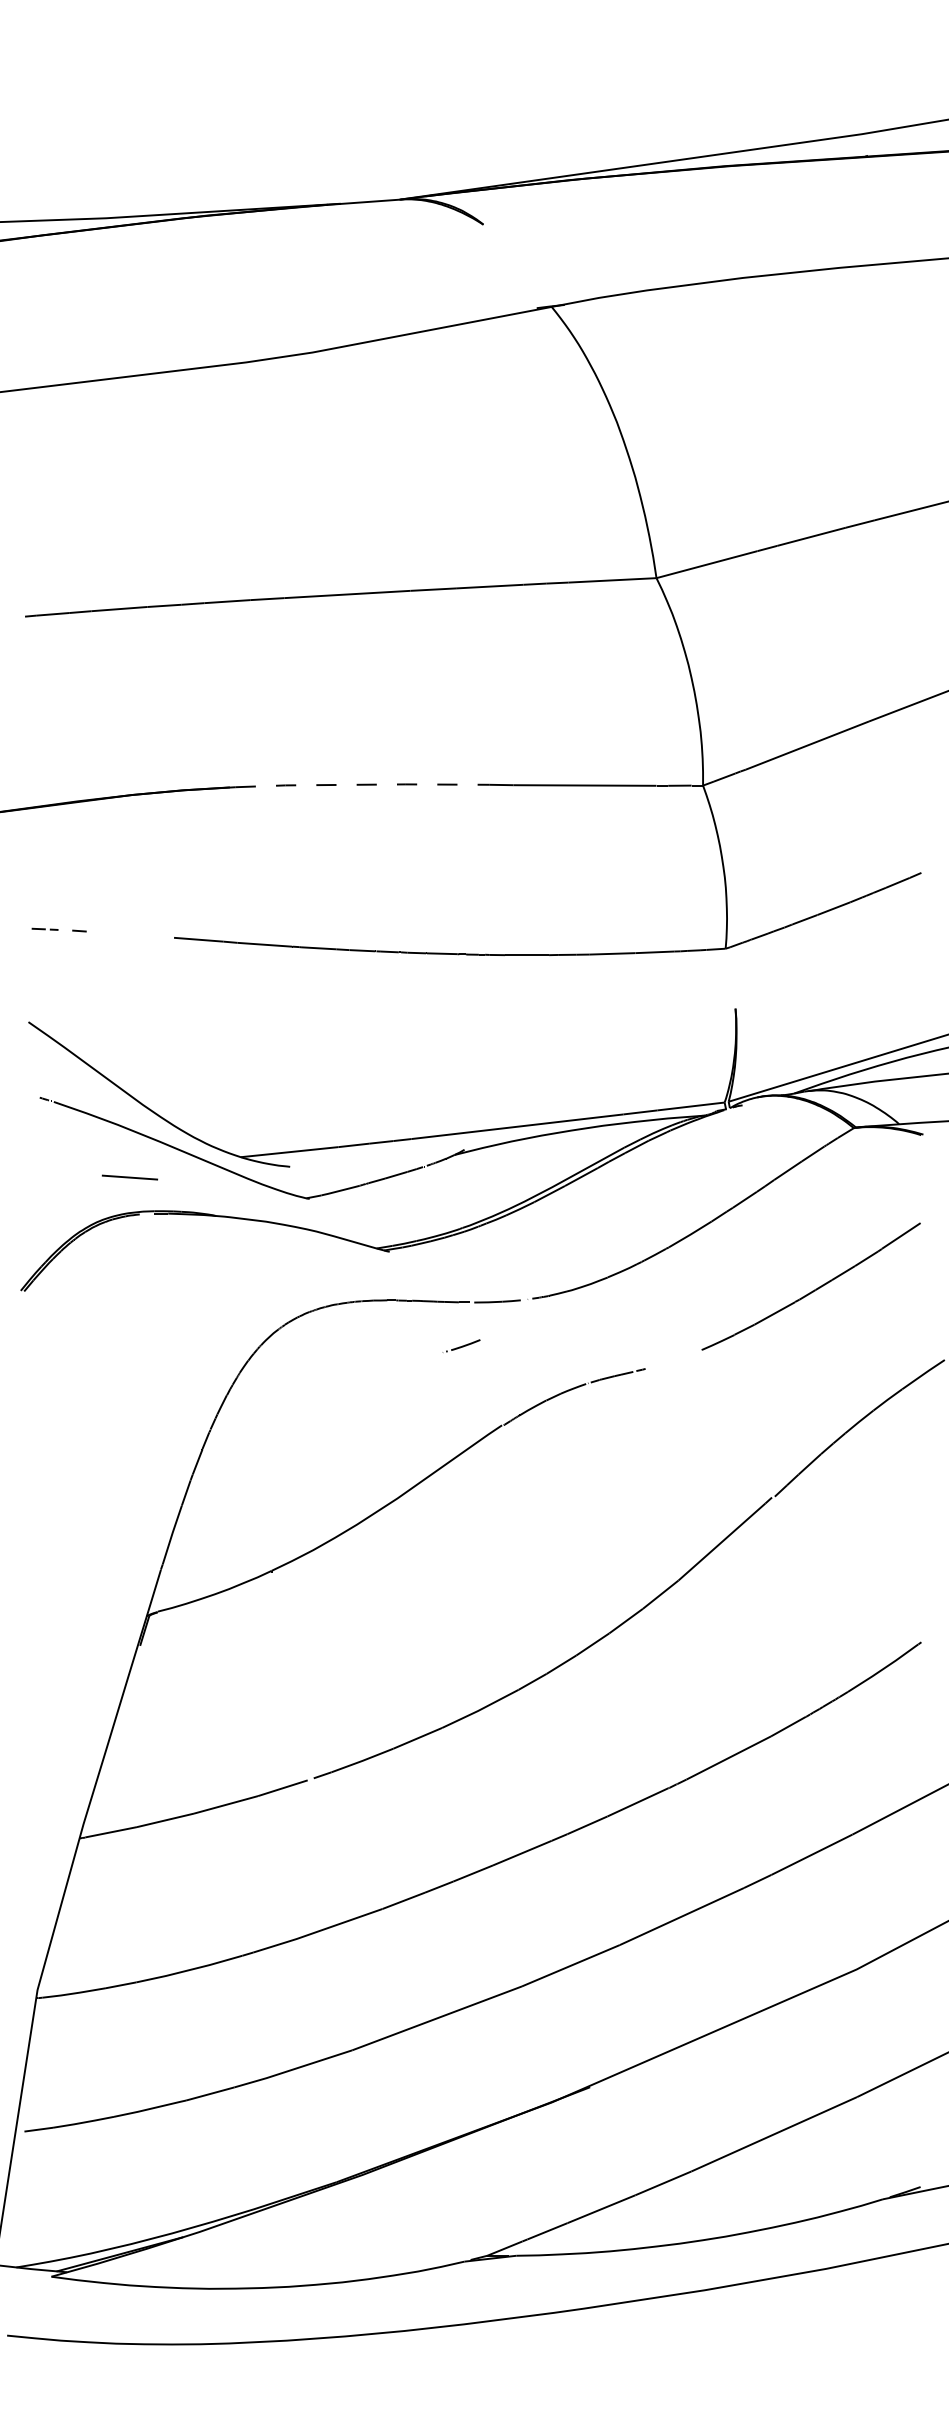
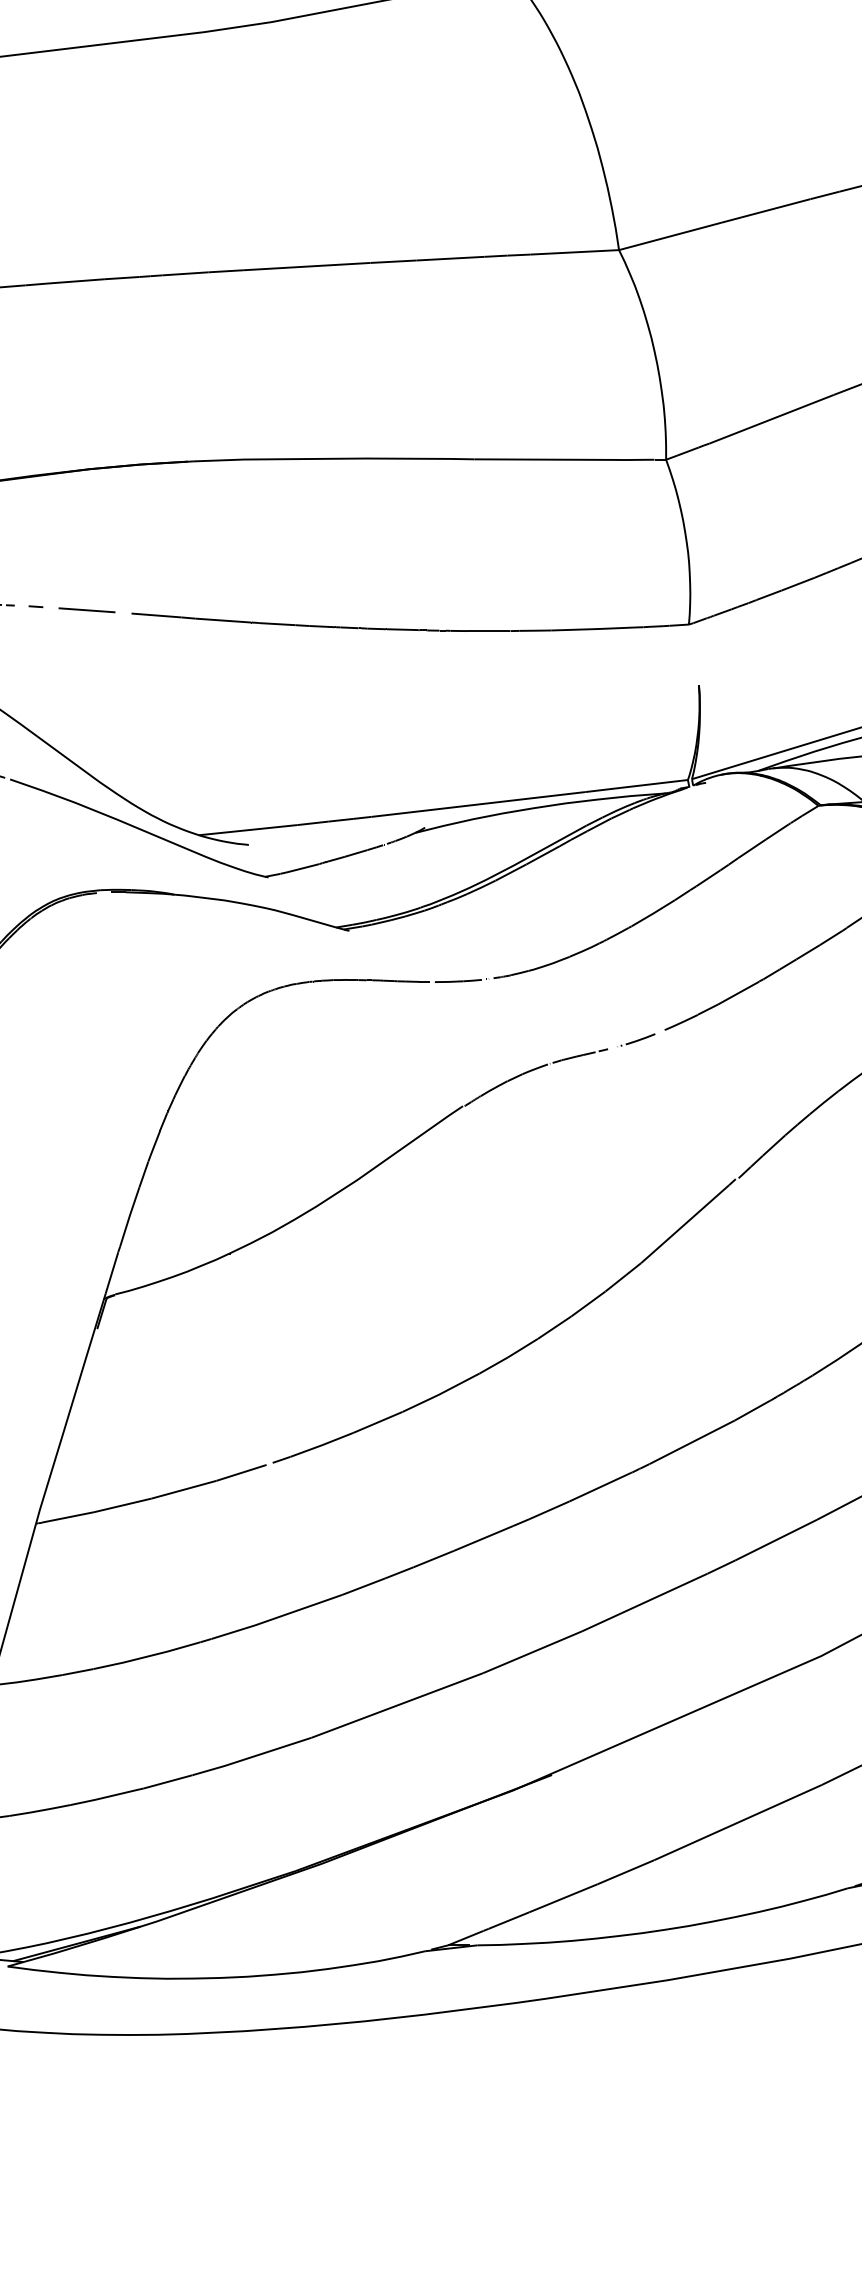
line: (363, 784) -> (322, 458), dashed -> solid
line: (129, 1177) -> (86, 610), moved
part: (461, 1345) -> (636, 1039), moved

